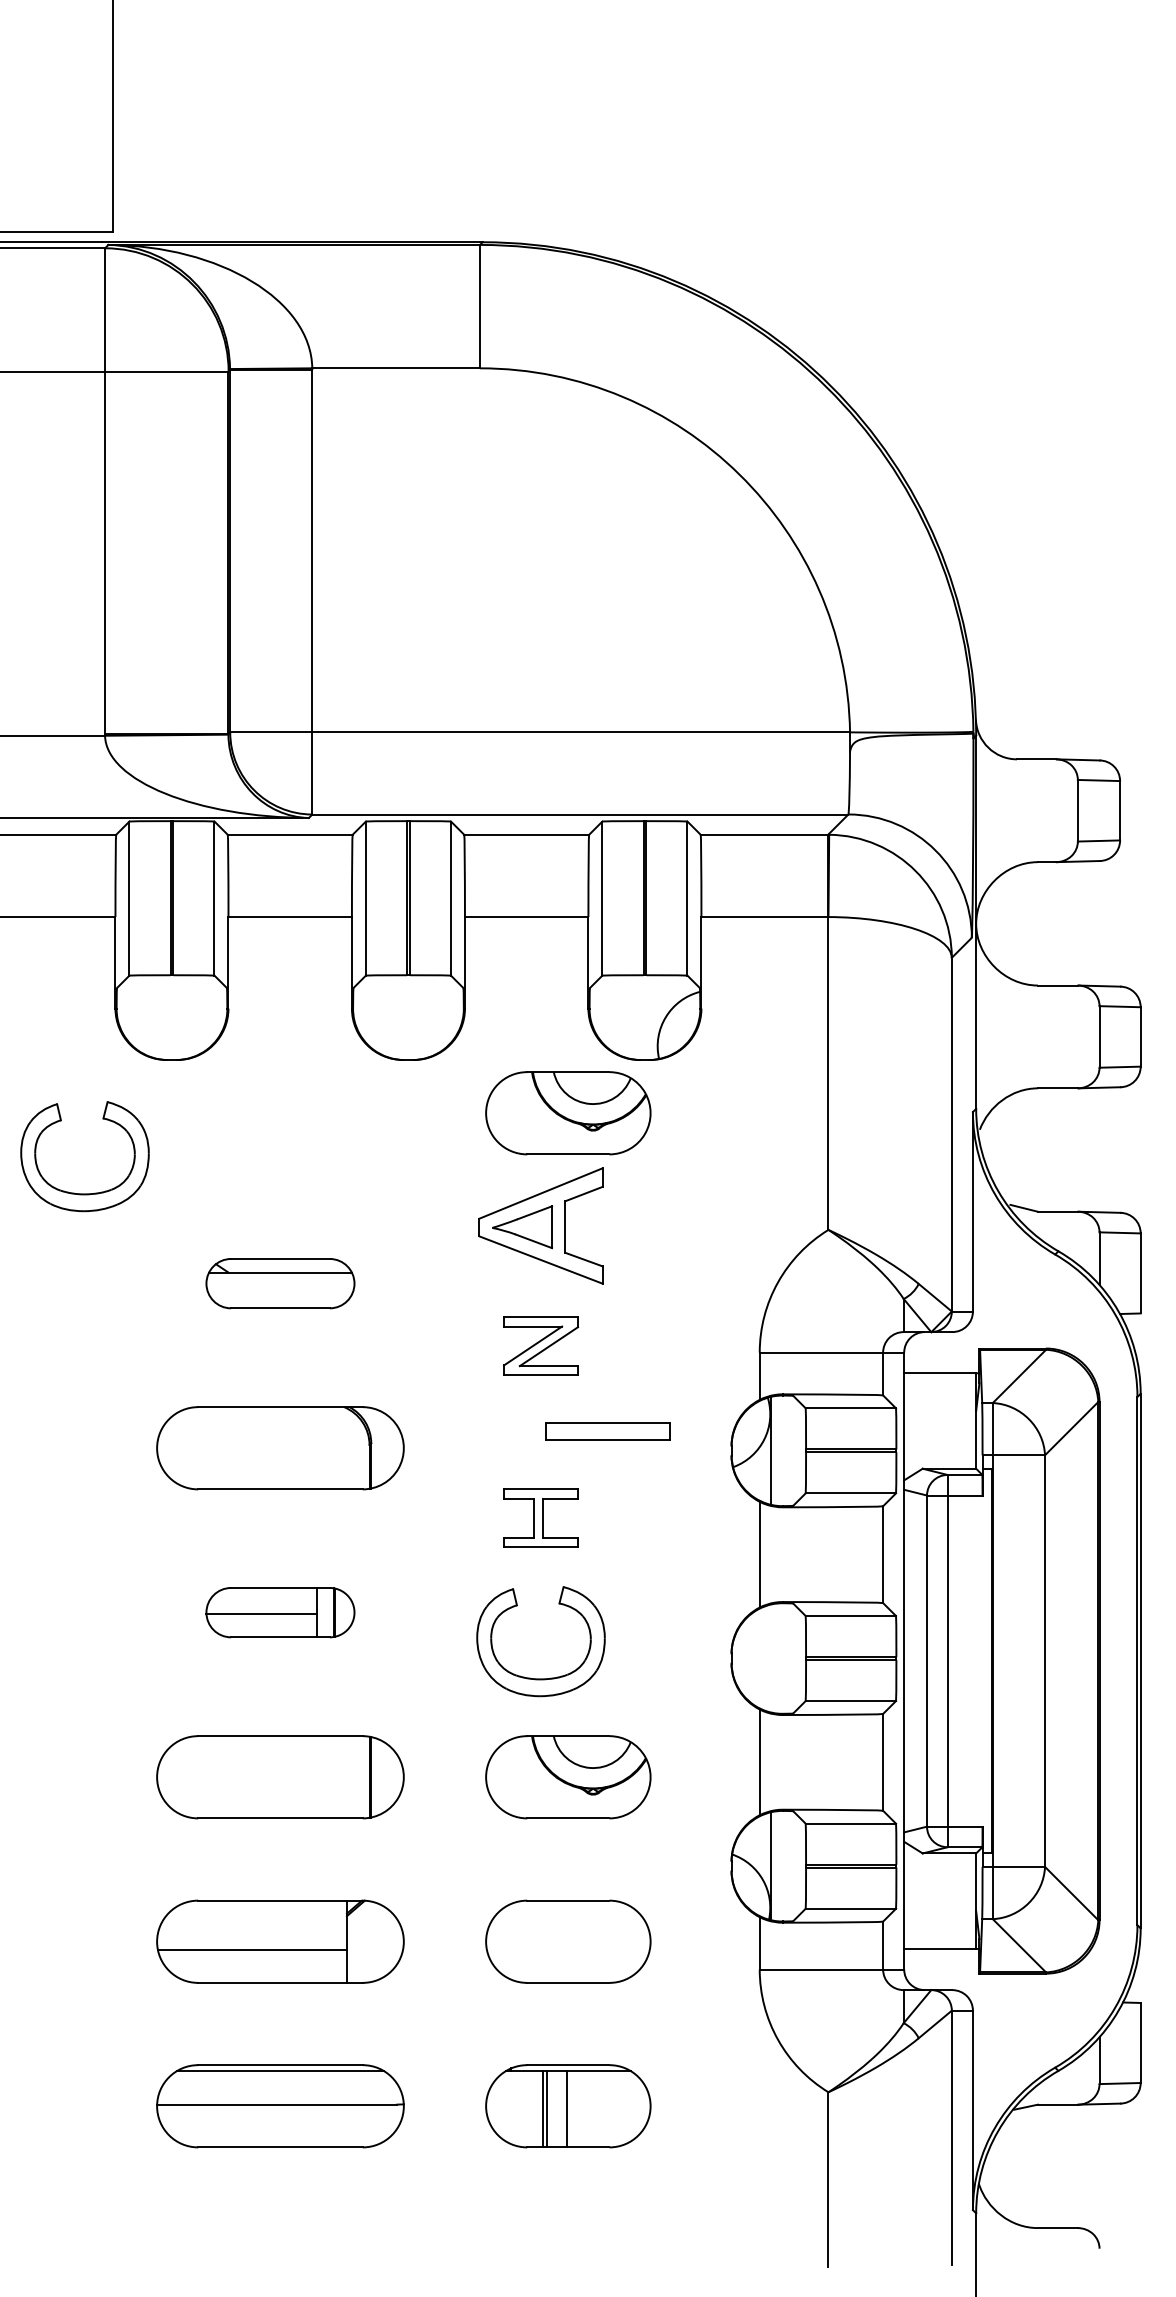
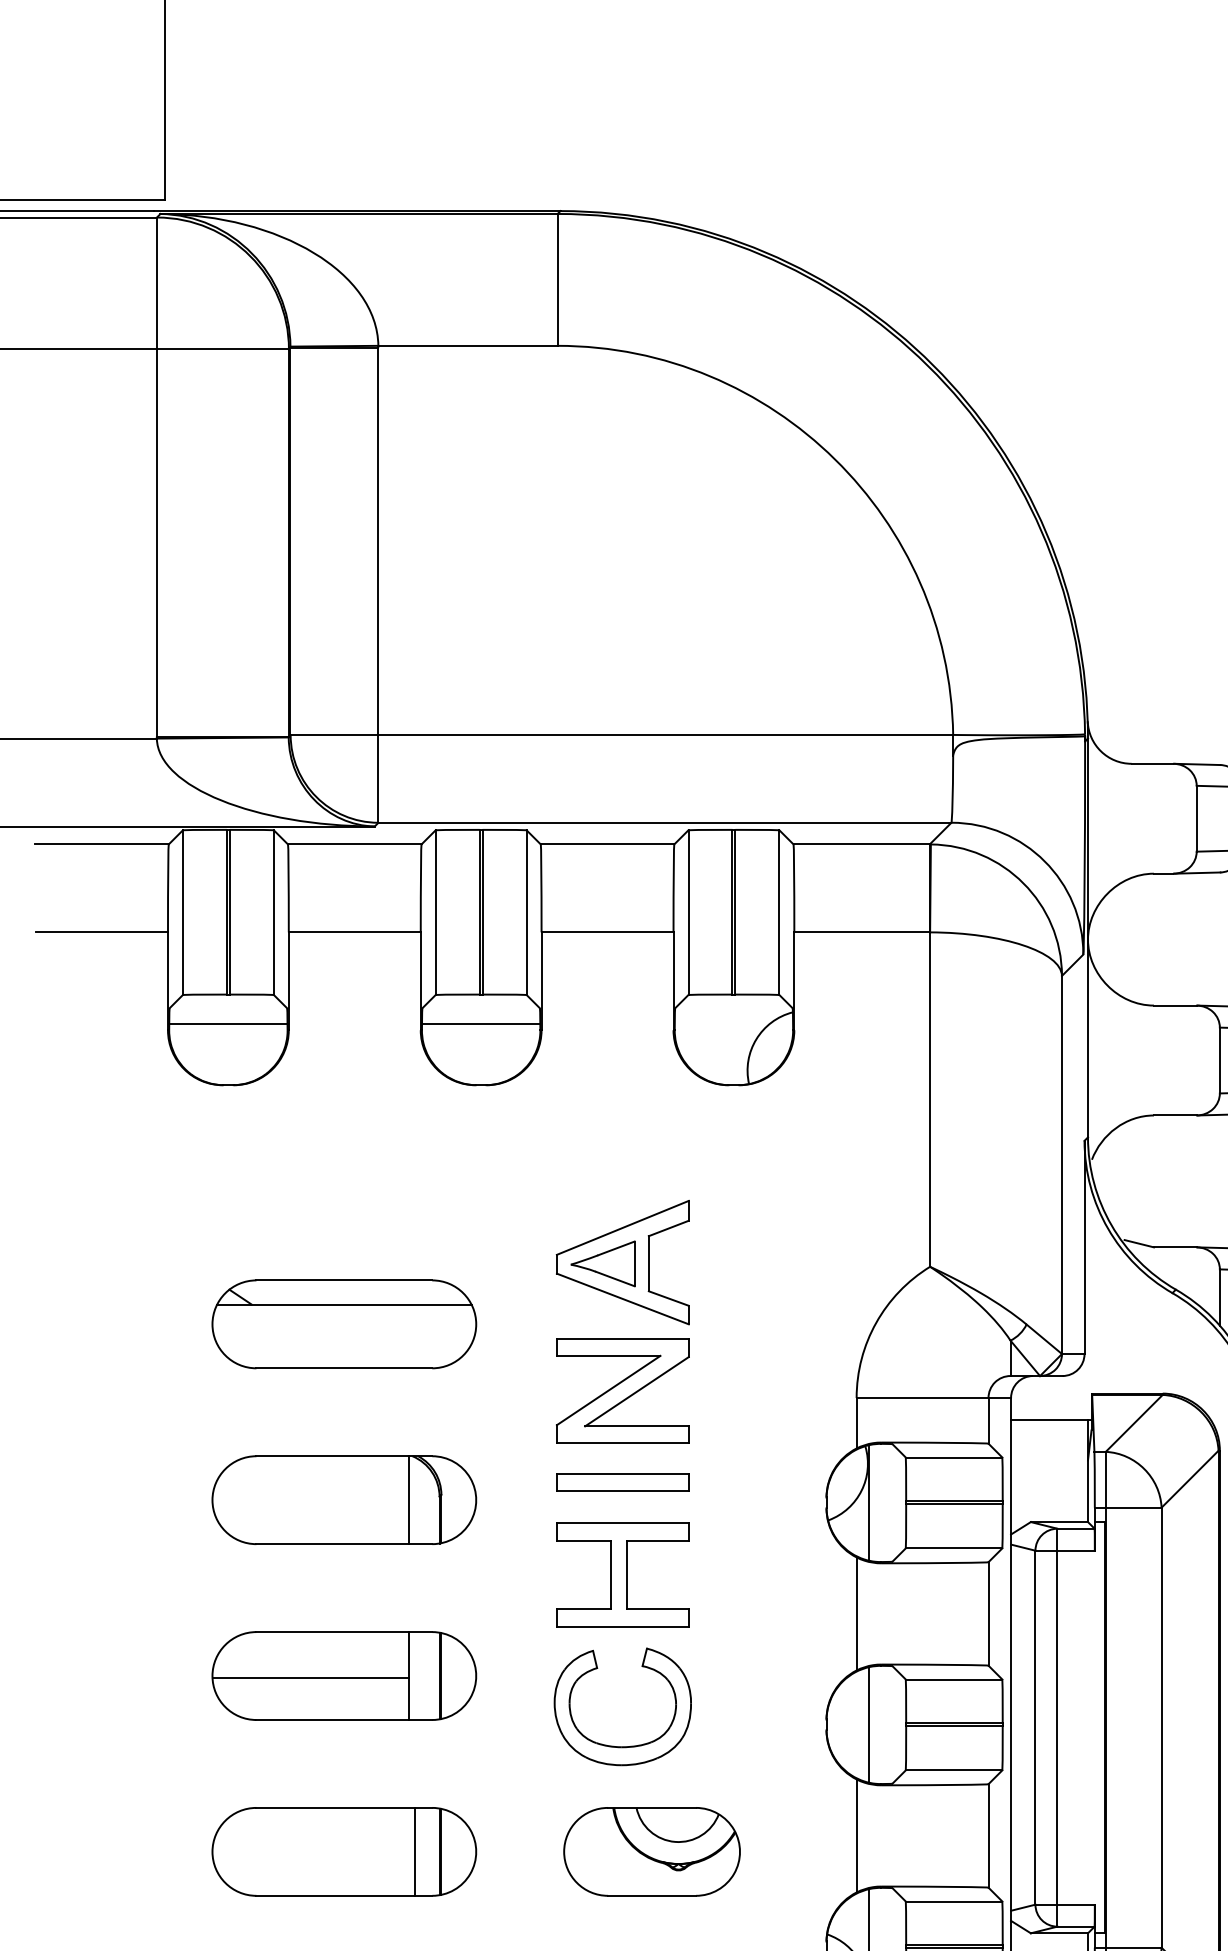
line: (171, 1003) -> (227, 1024), added
line: (408, 1003) -> (481, 1024), added
part: (568, 1113) -> (652, 1142), removed
part: (84, 1193) -> (134, 1227), removed
part: (280, 1283) -> (344, 1324), size x1.67
part: (540, 1346) -> (622, 1391), size x1.67
part: (607, 1431) -> (622, 1482), moved
line: (340, 1448) -> (408, 1500), added
part: (540, 1518) -> (622, 1575), size x1.67
part: (280, 1612) -> (344, 1675), size x1.67
line: (770, 1658) -> (868, 1724), added
line: (346, 1777) -> (414, 1852), added

